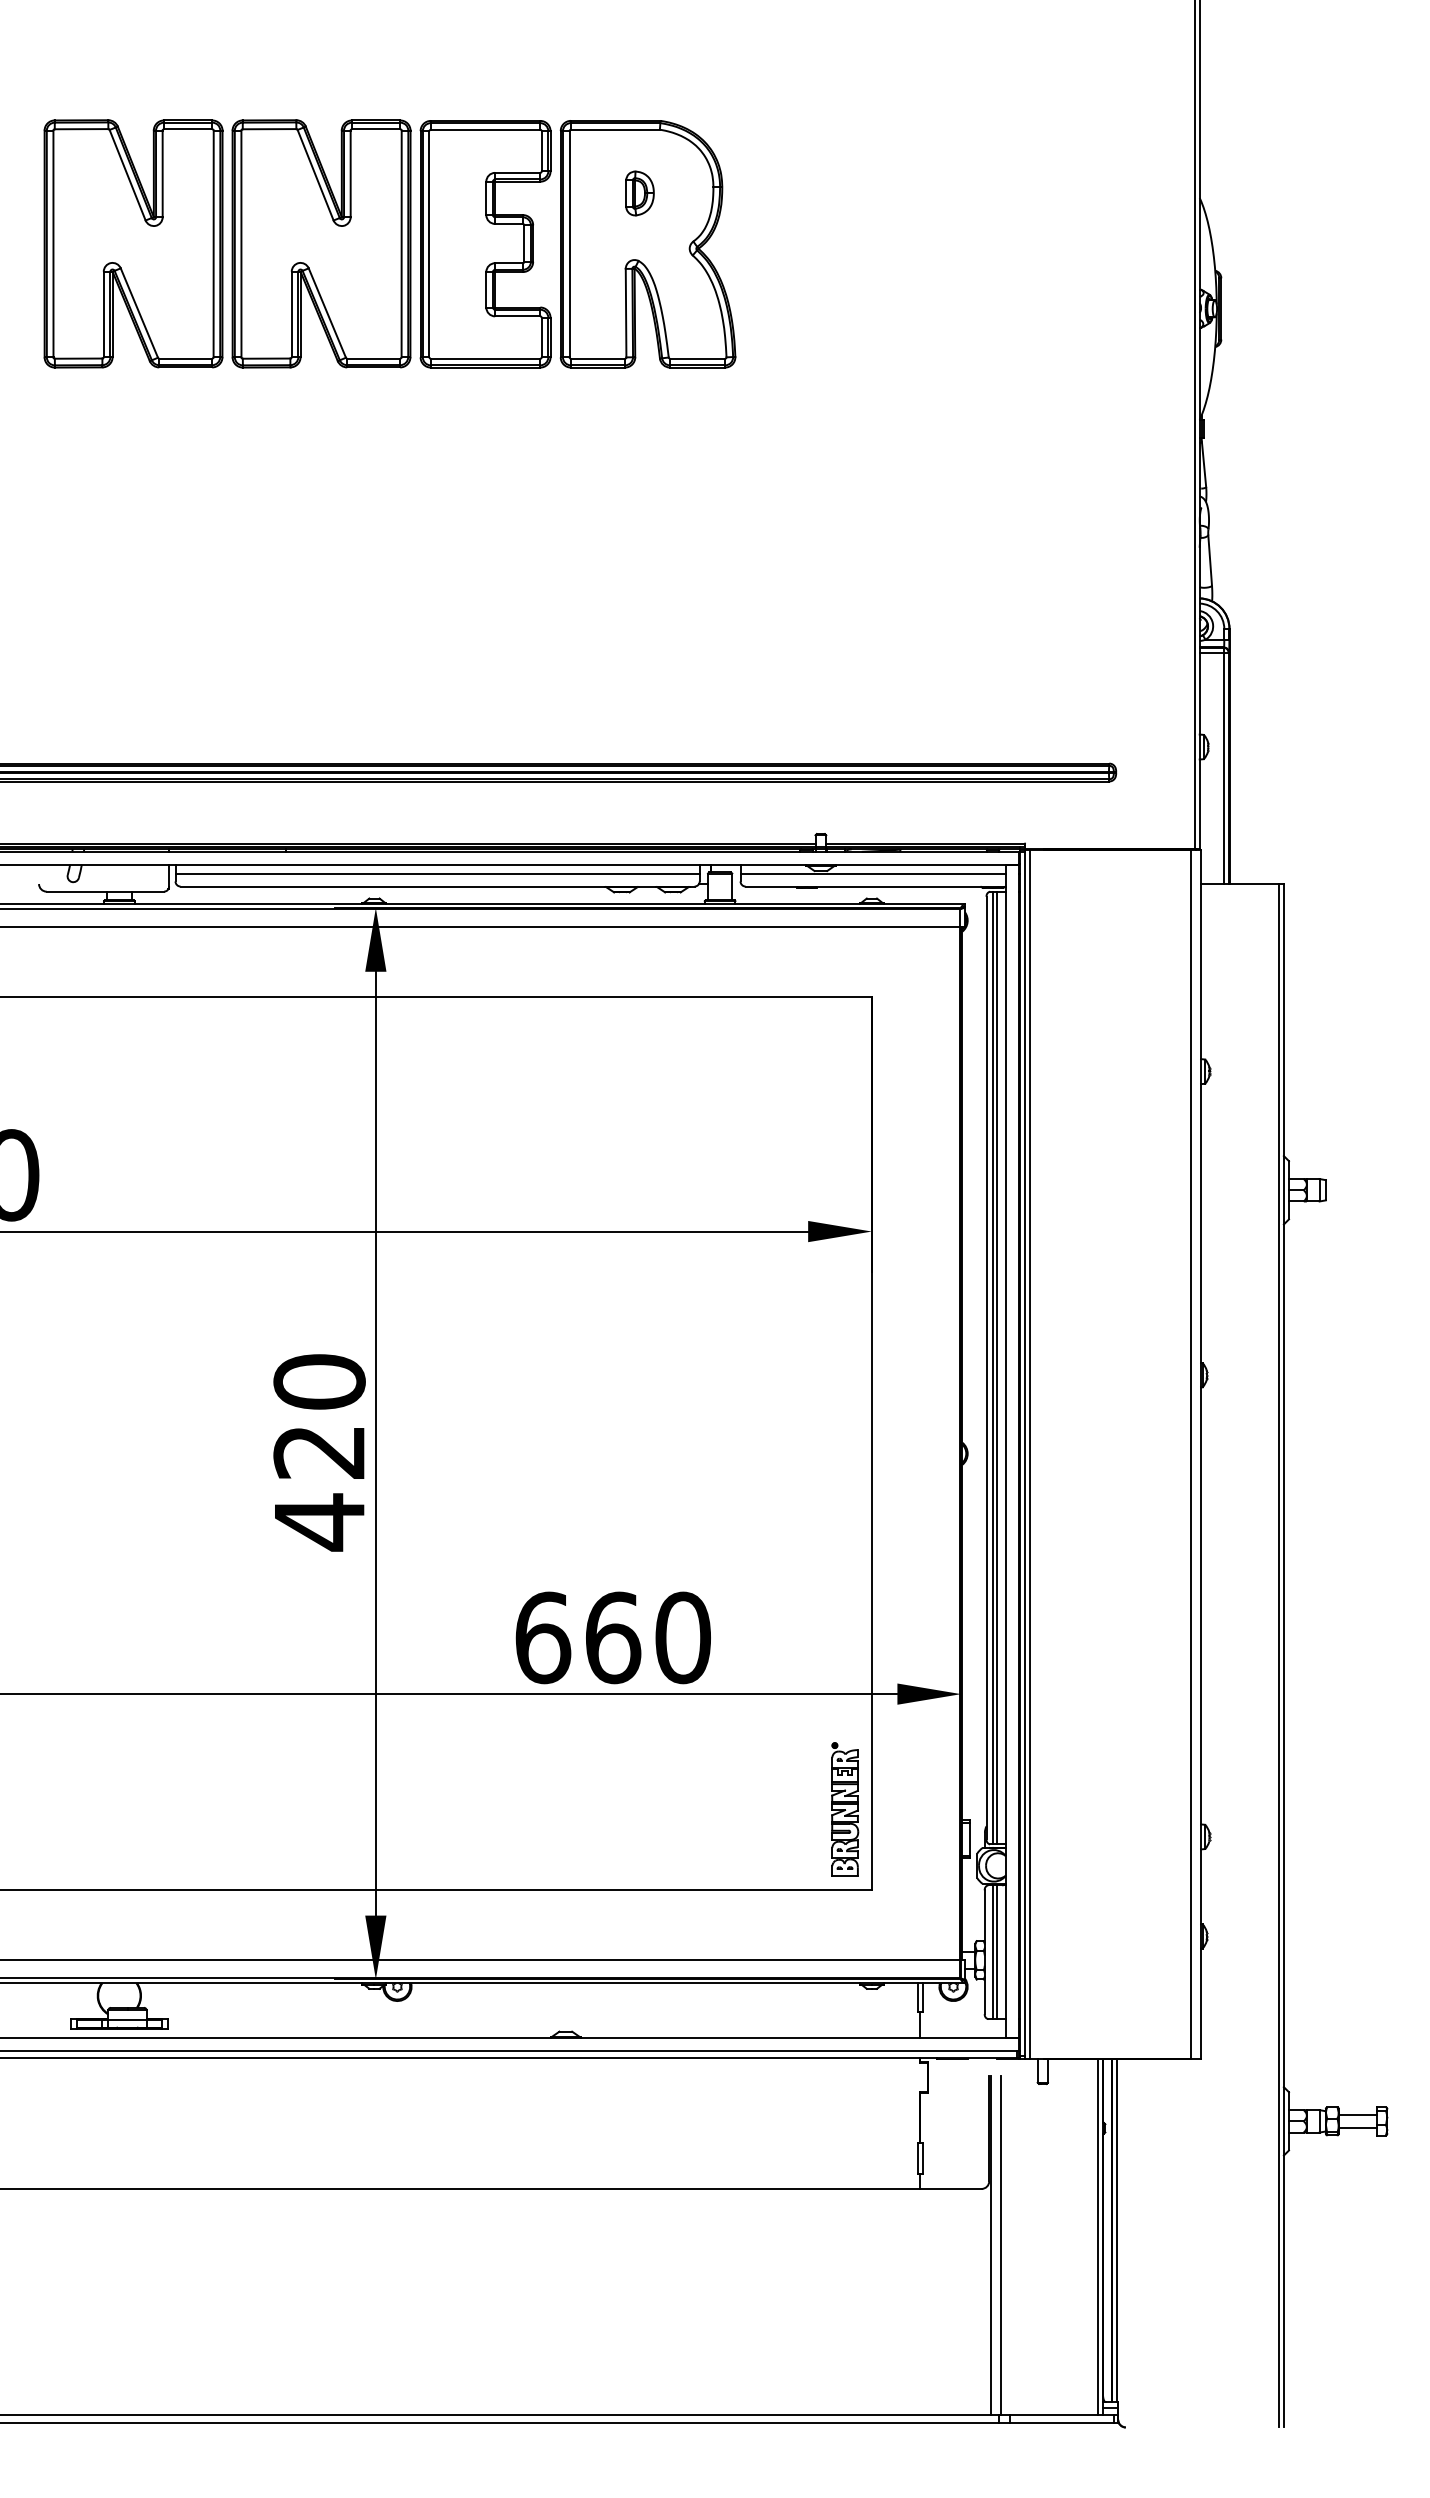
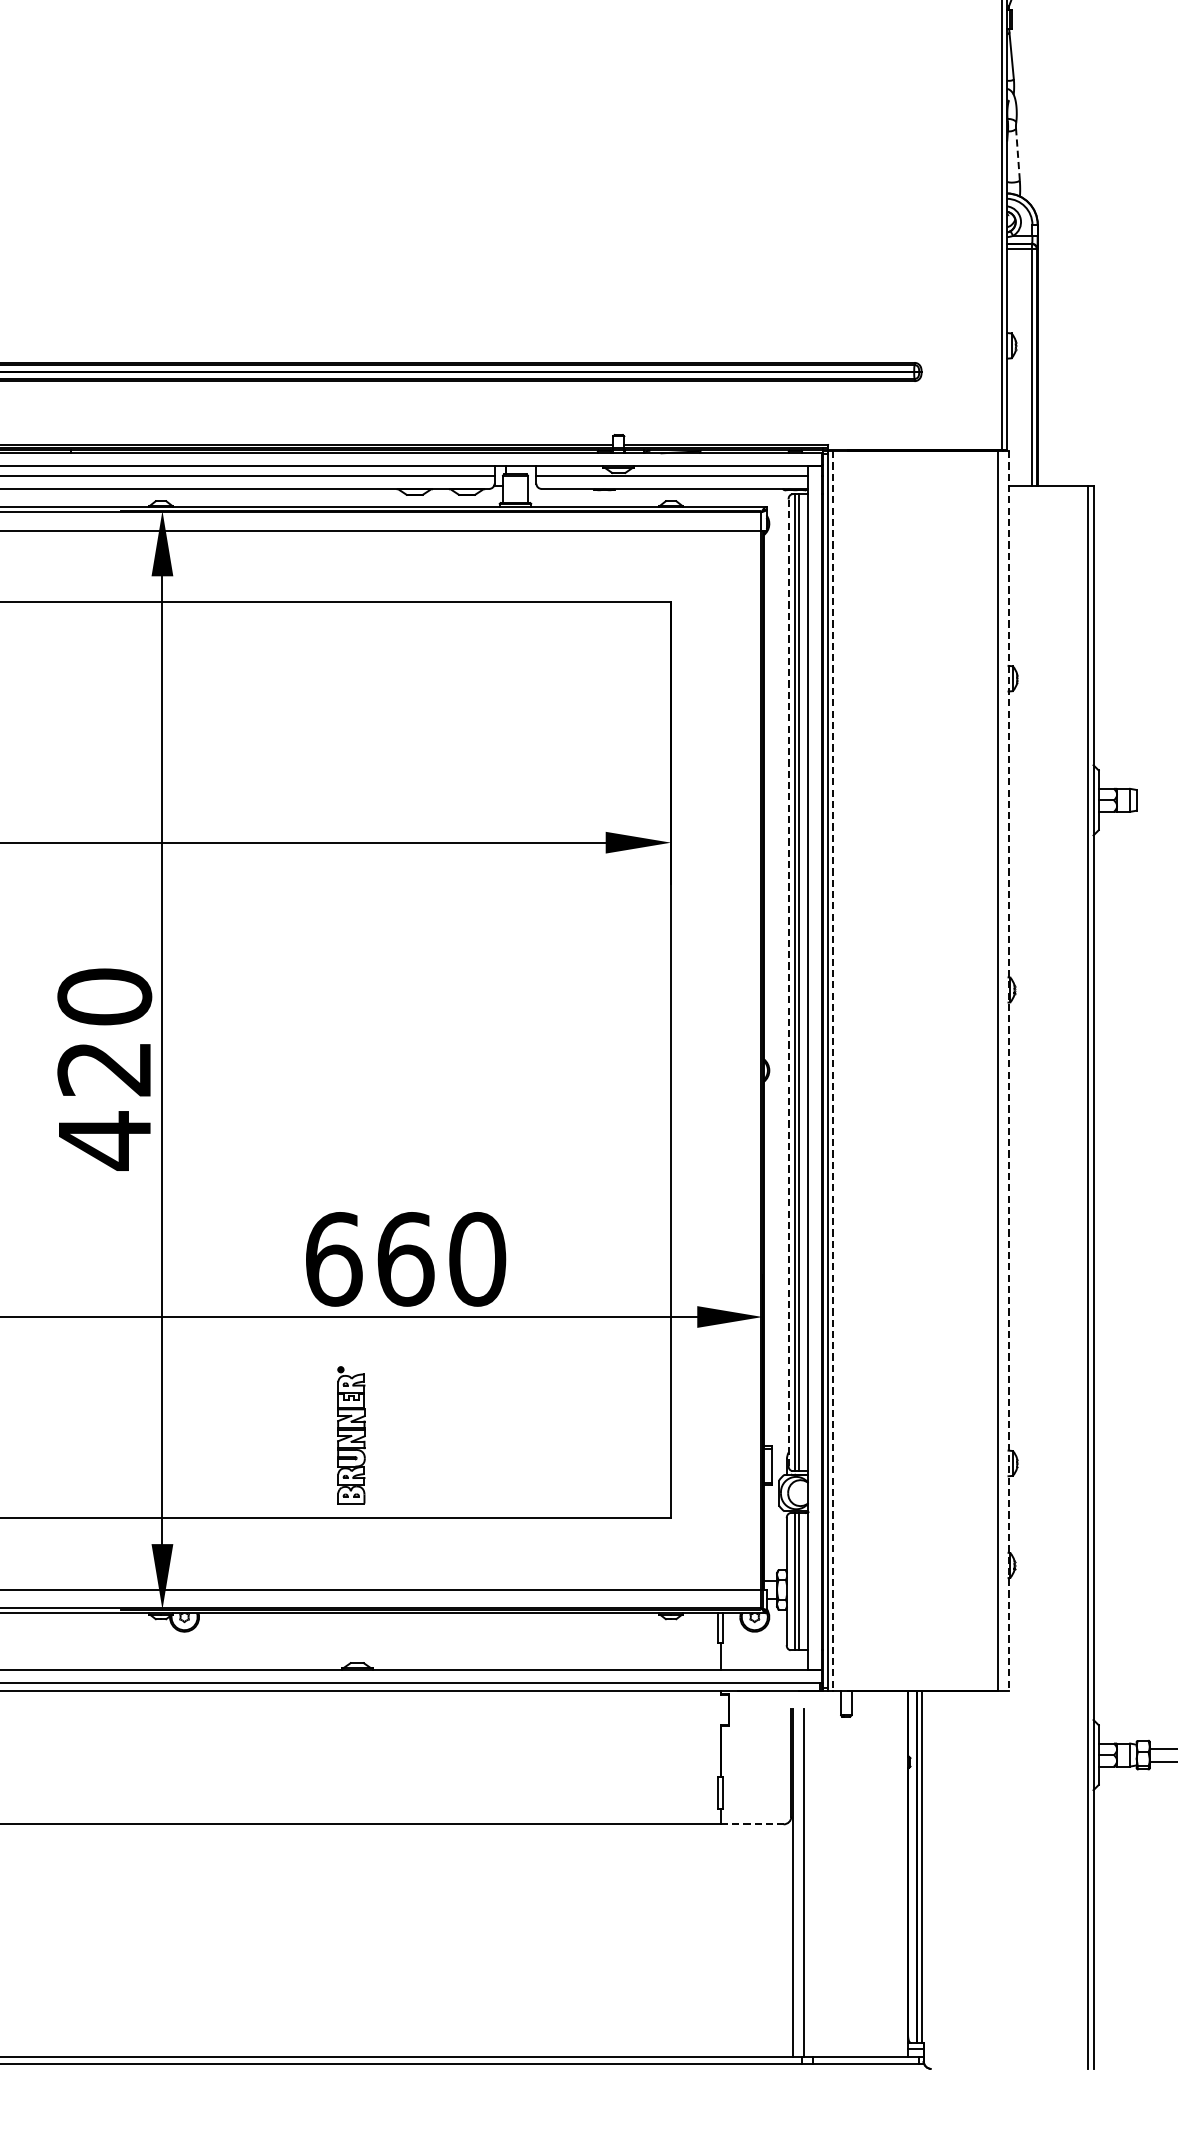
line: (1210, 560) -> (1018, 154), solid -> dashed
line: (986, 1367) -> (788, 982), solid -> dashed
line: (1030, 1454) -> (833, 1071), solid -> dashed
line: (1200, 1454) -> (1008, 1071), solid -> dashed
part: (845, 1809) -> (351, 1435), moved
line: (950, 2188) -> (751, 1823), solid -> dashed
line: (1098, 2236) -> (903, 1873), removed

